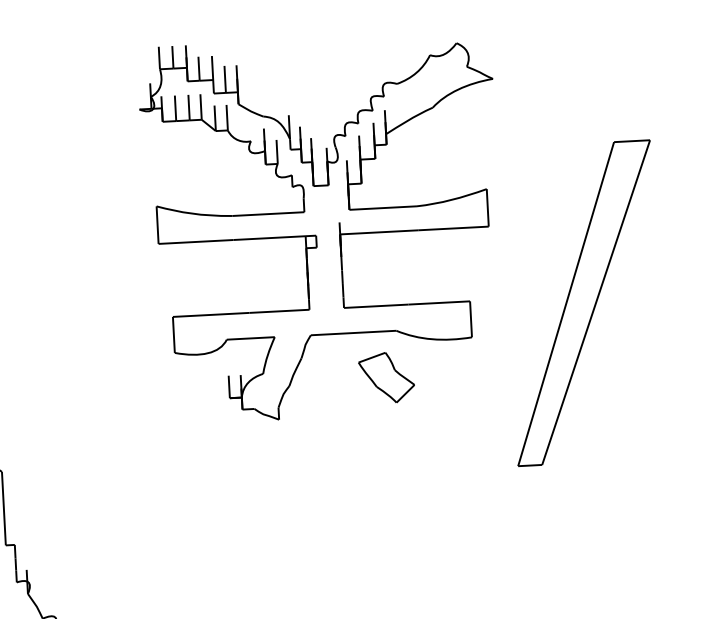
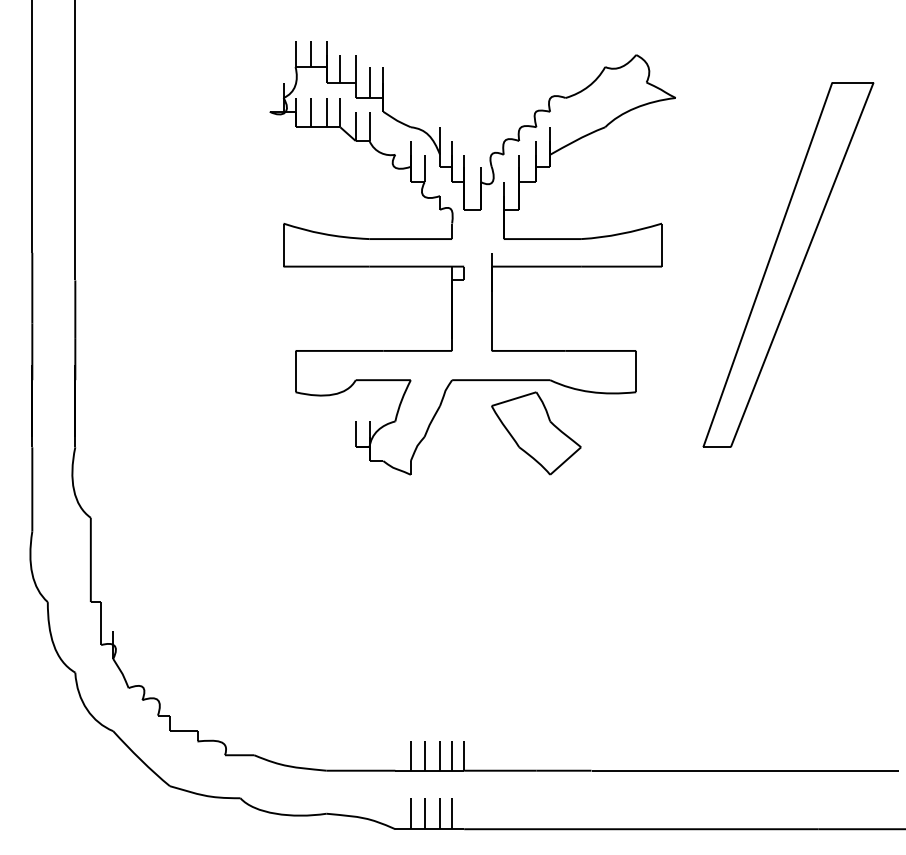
part: (584, 302) -> (788, 264), moved
part: (386, 377) -> (536, 433), size x1.43

